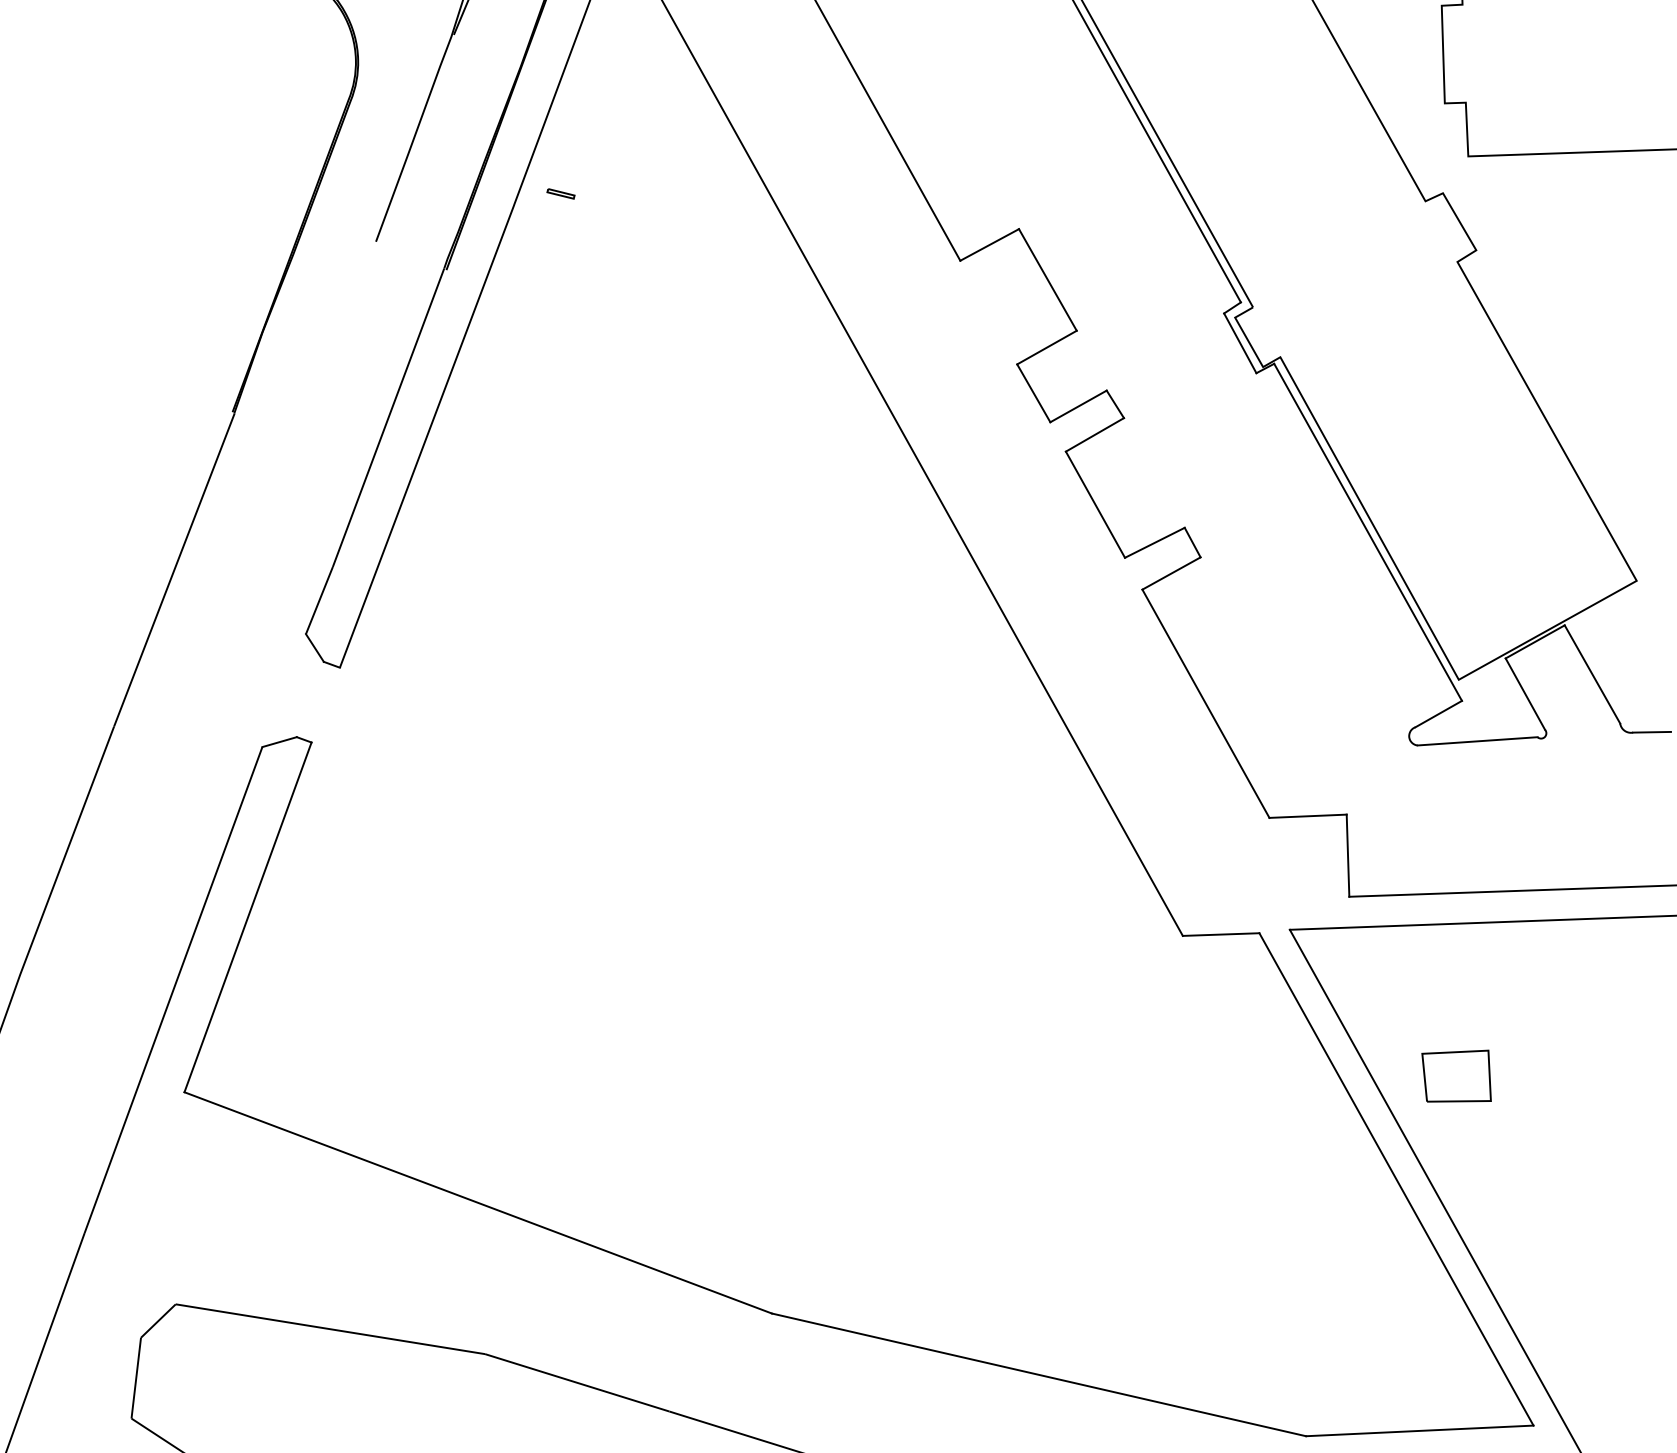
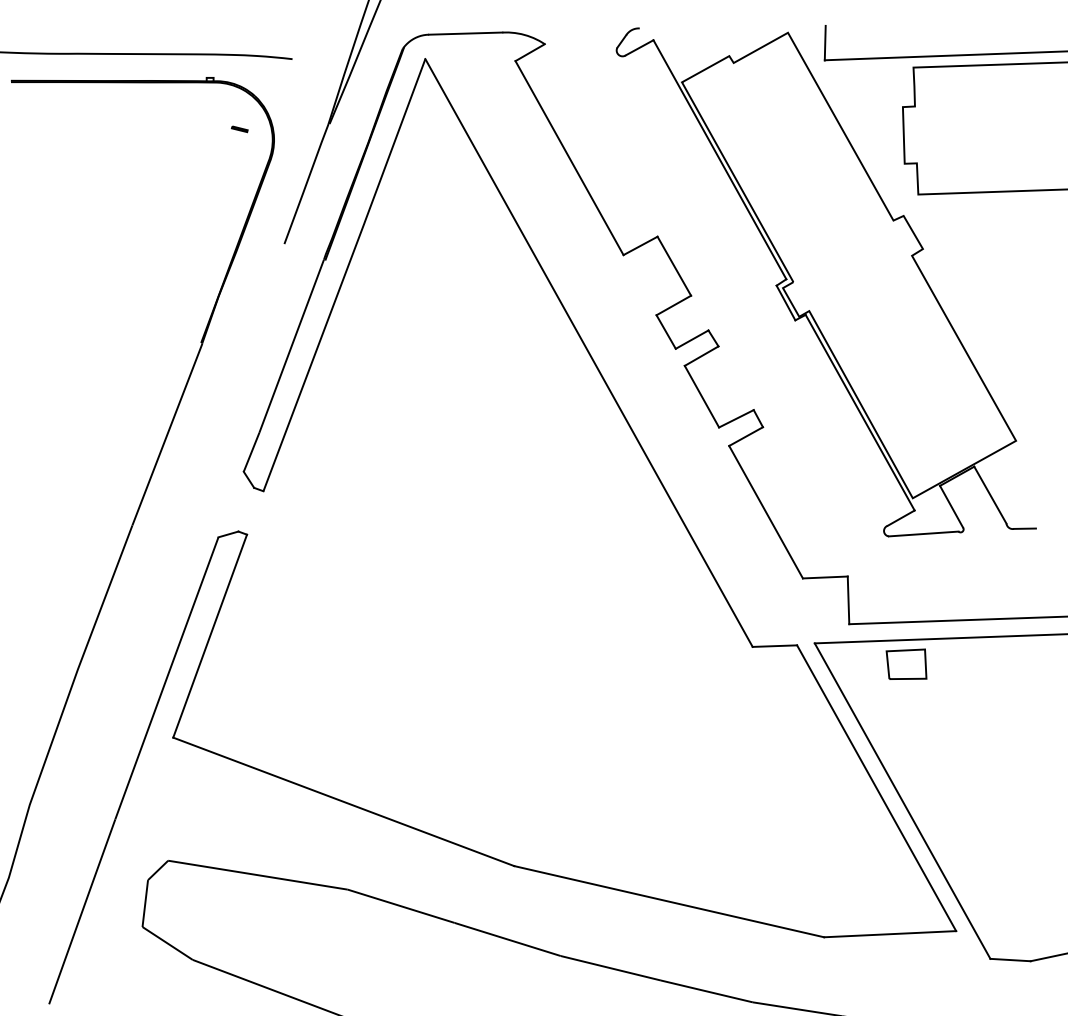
part: (560, 194) -> (239, 129), moved
part: (1456, 1074) -> (906, 663), moved

